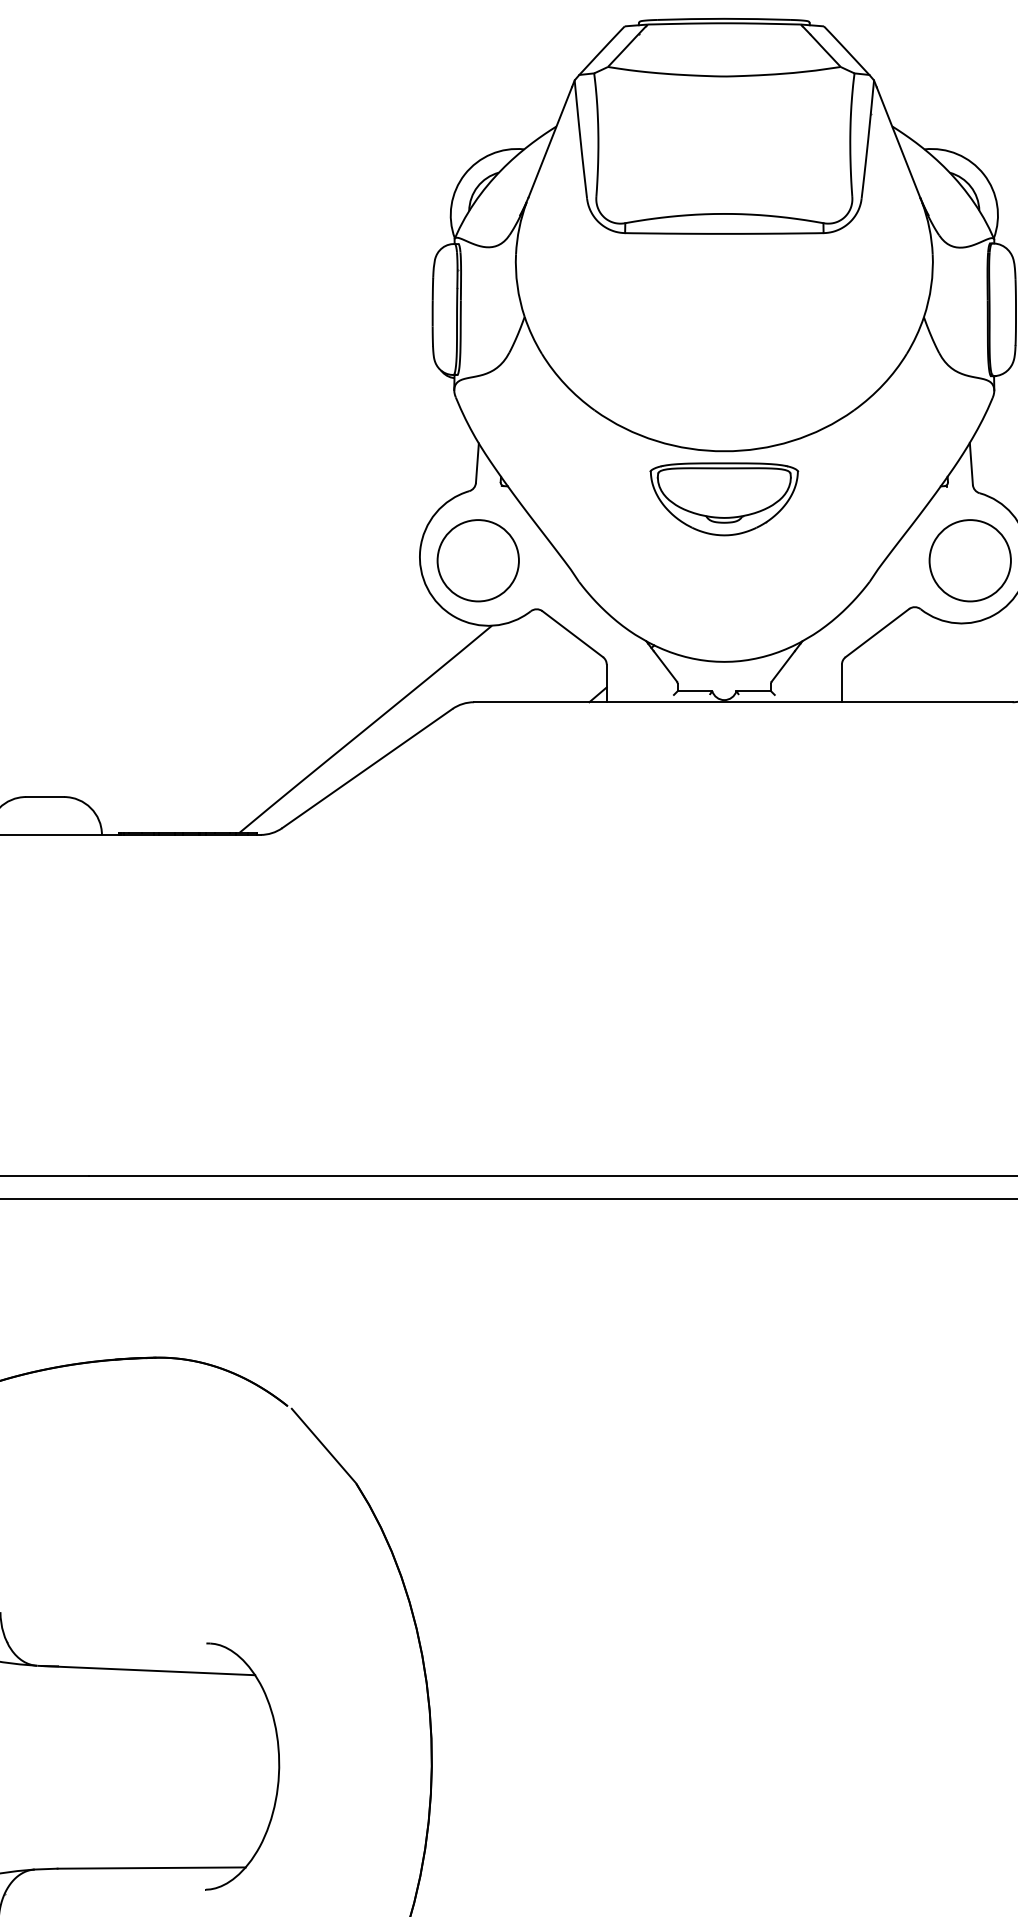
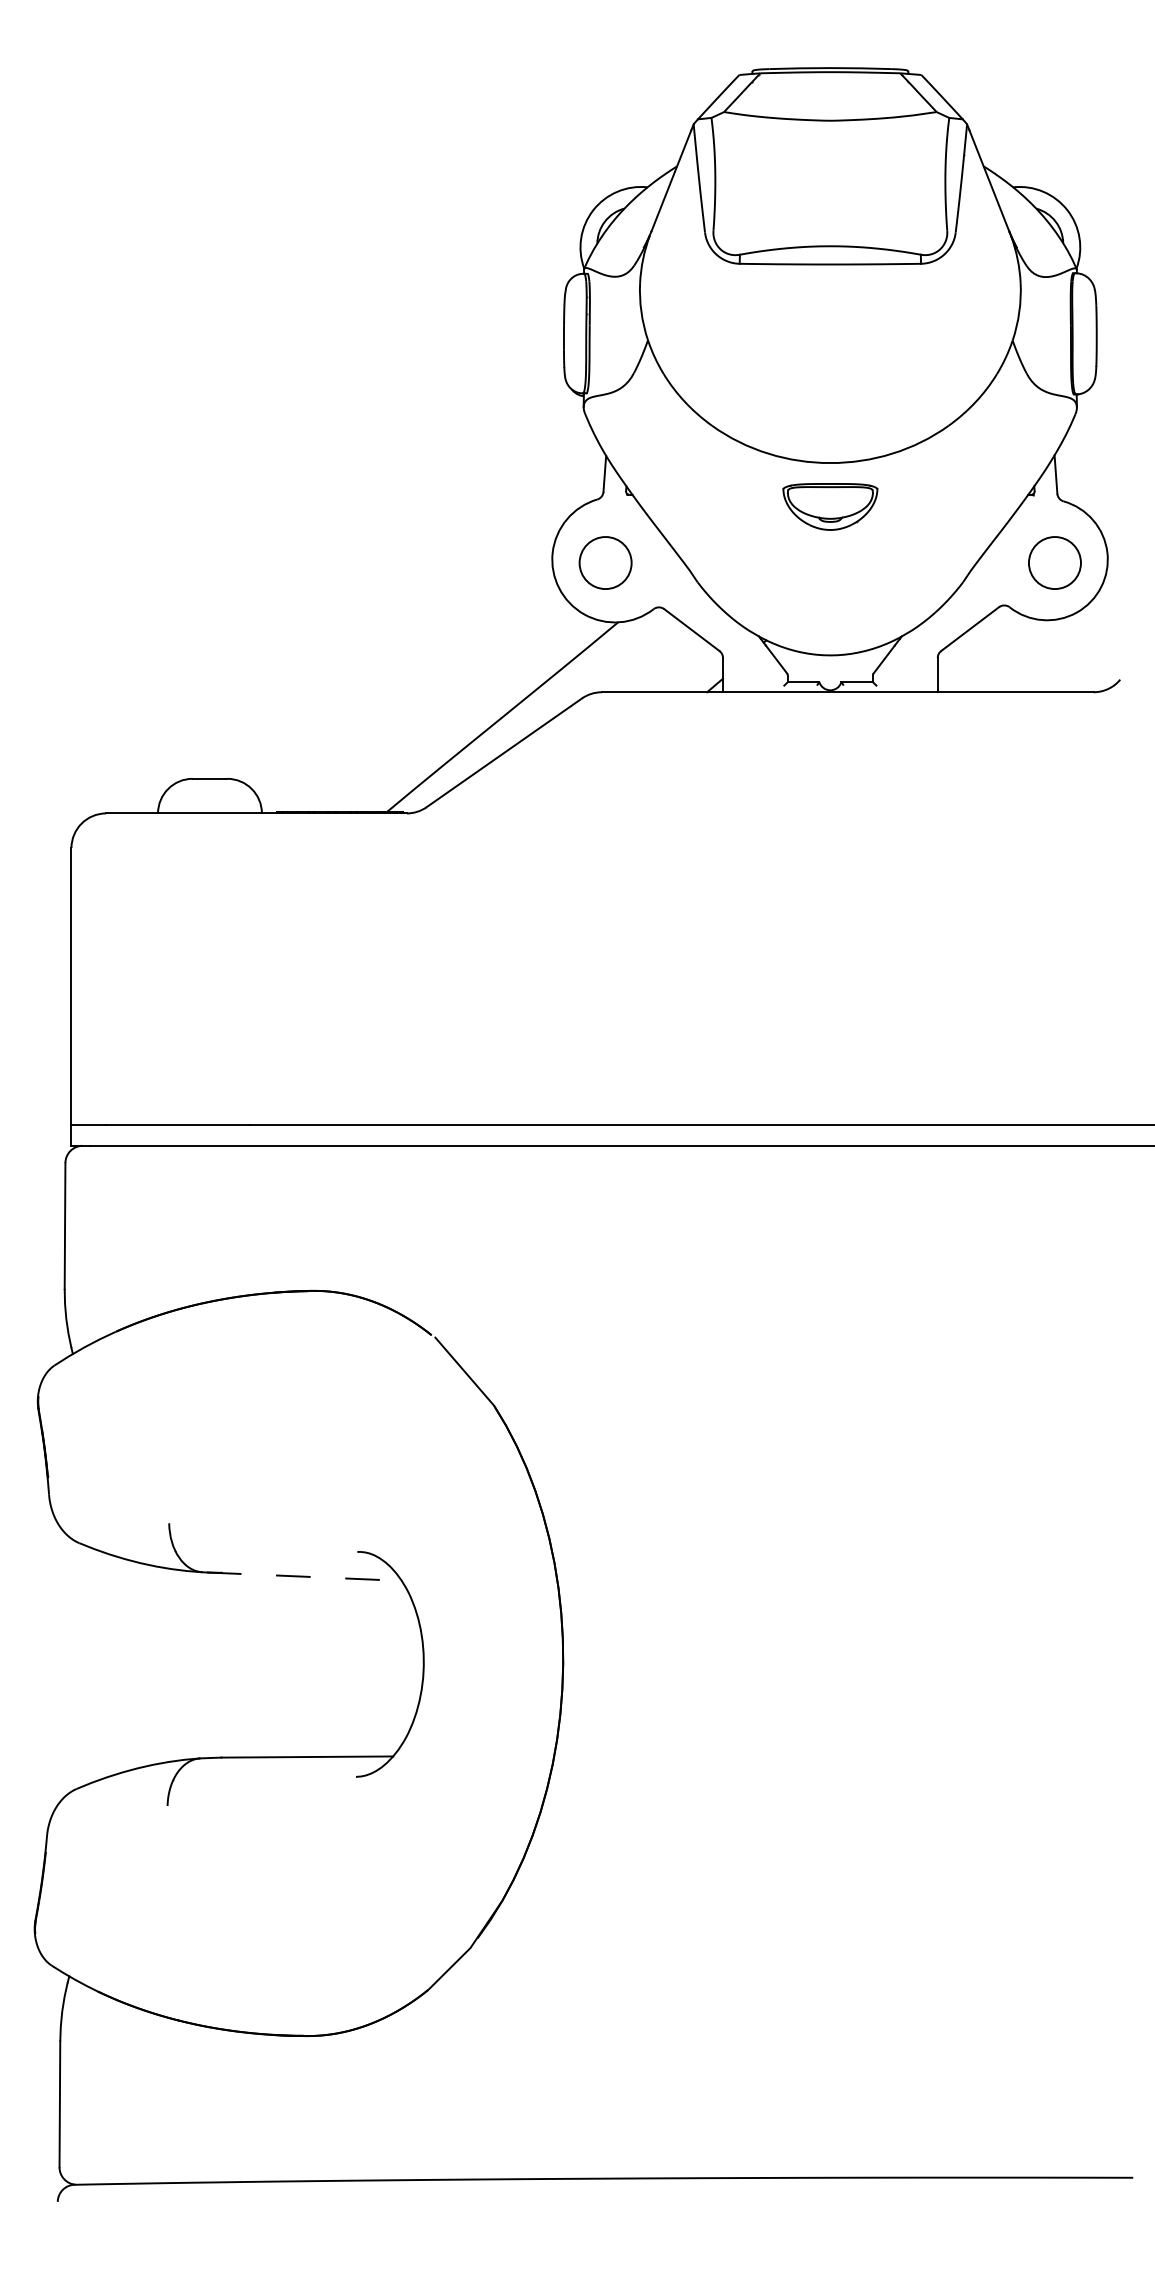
part: (724, 498) -> (830, 506), size x0.7
circle: (478, 560) -> (605, 562), size x0.7
circle: (969, 560) -> (1054, 562), size x0.7
line: (148, 1670) -> (304, 1576), solid -> dashed

